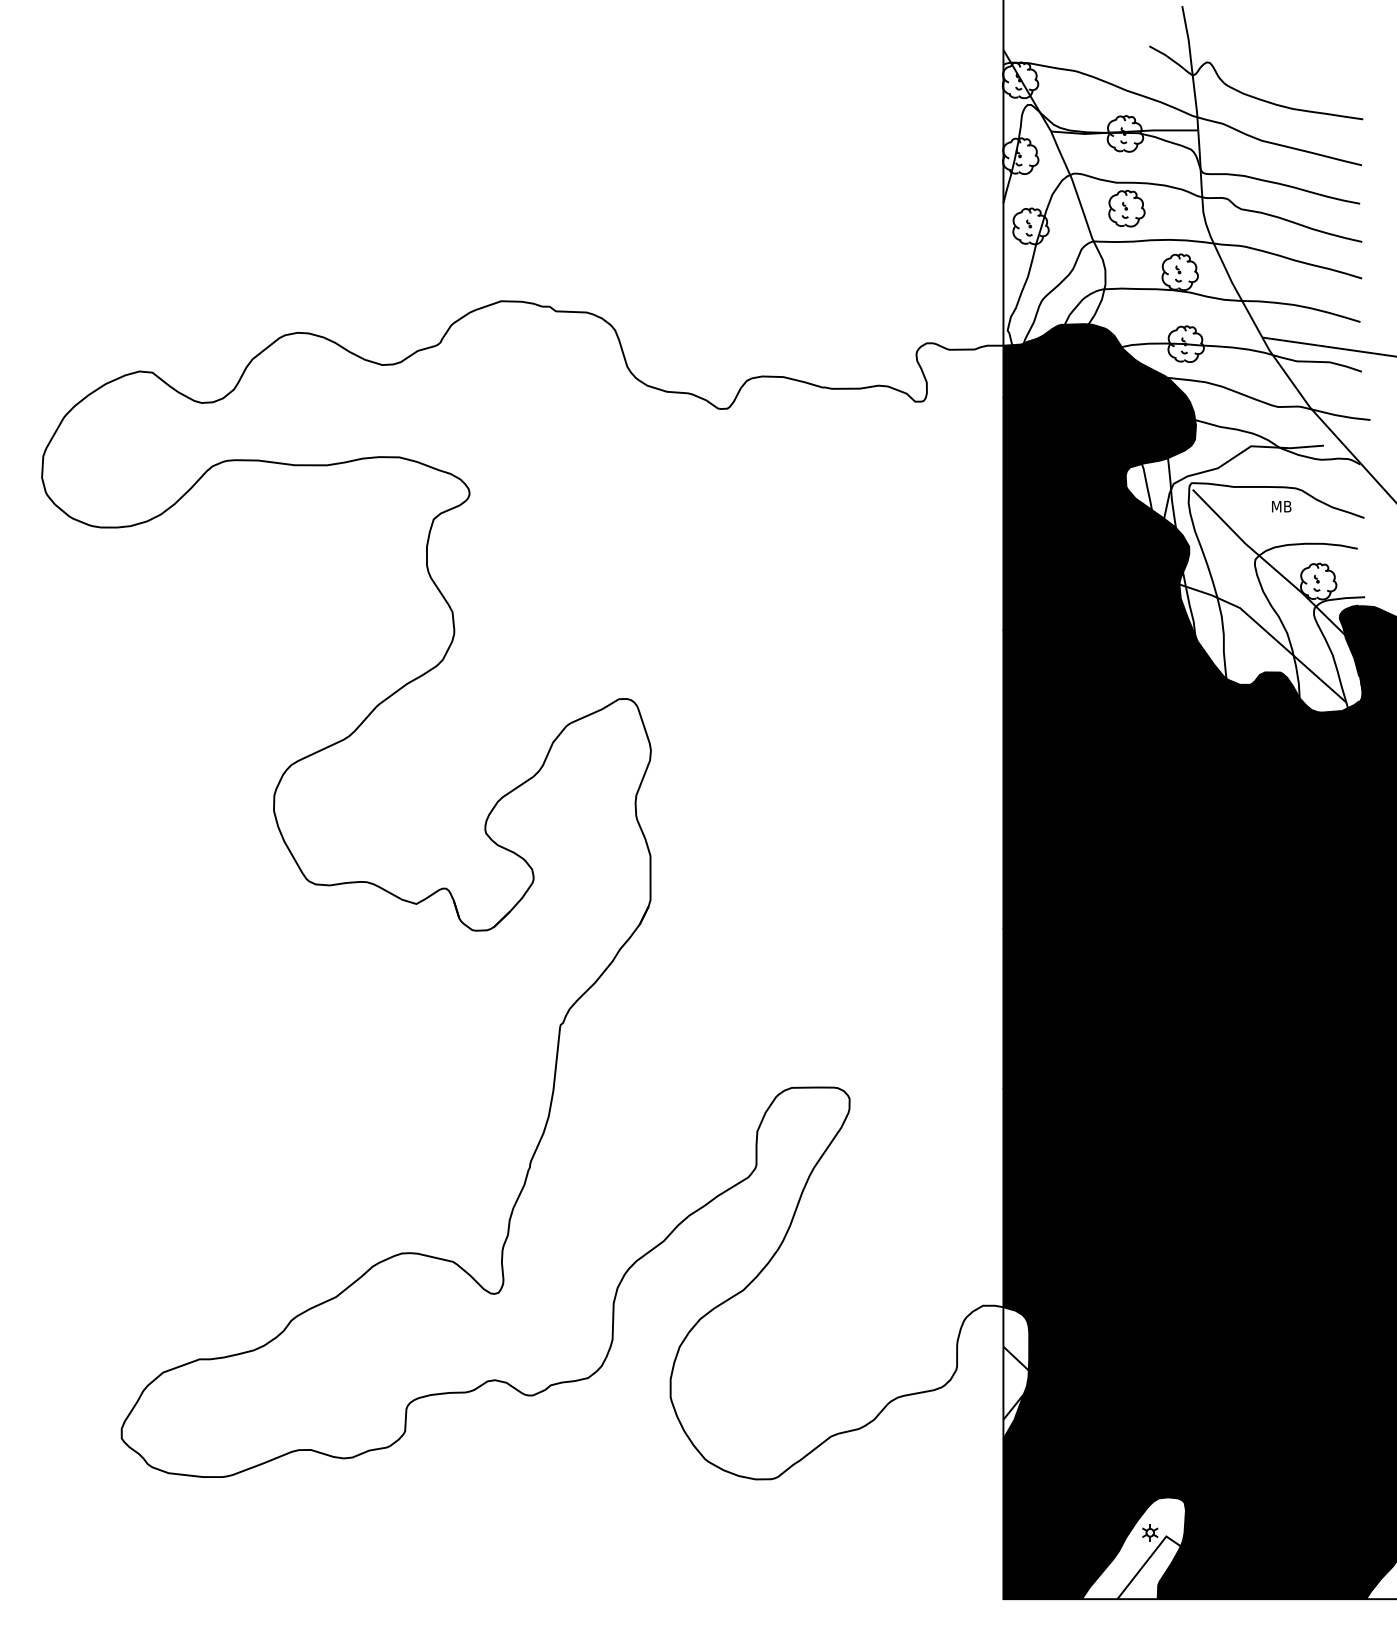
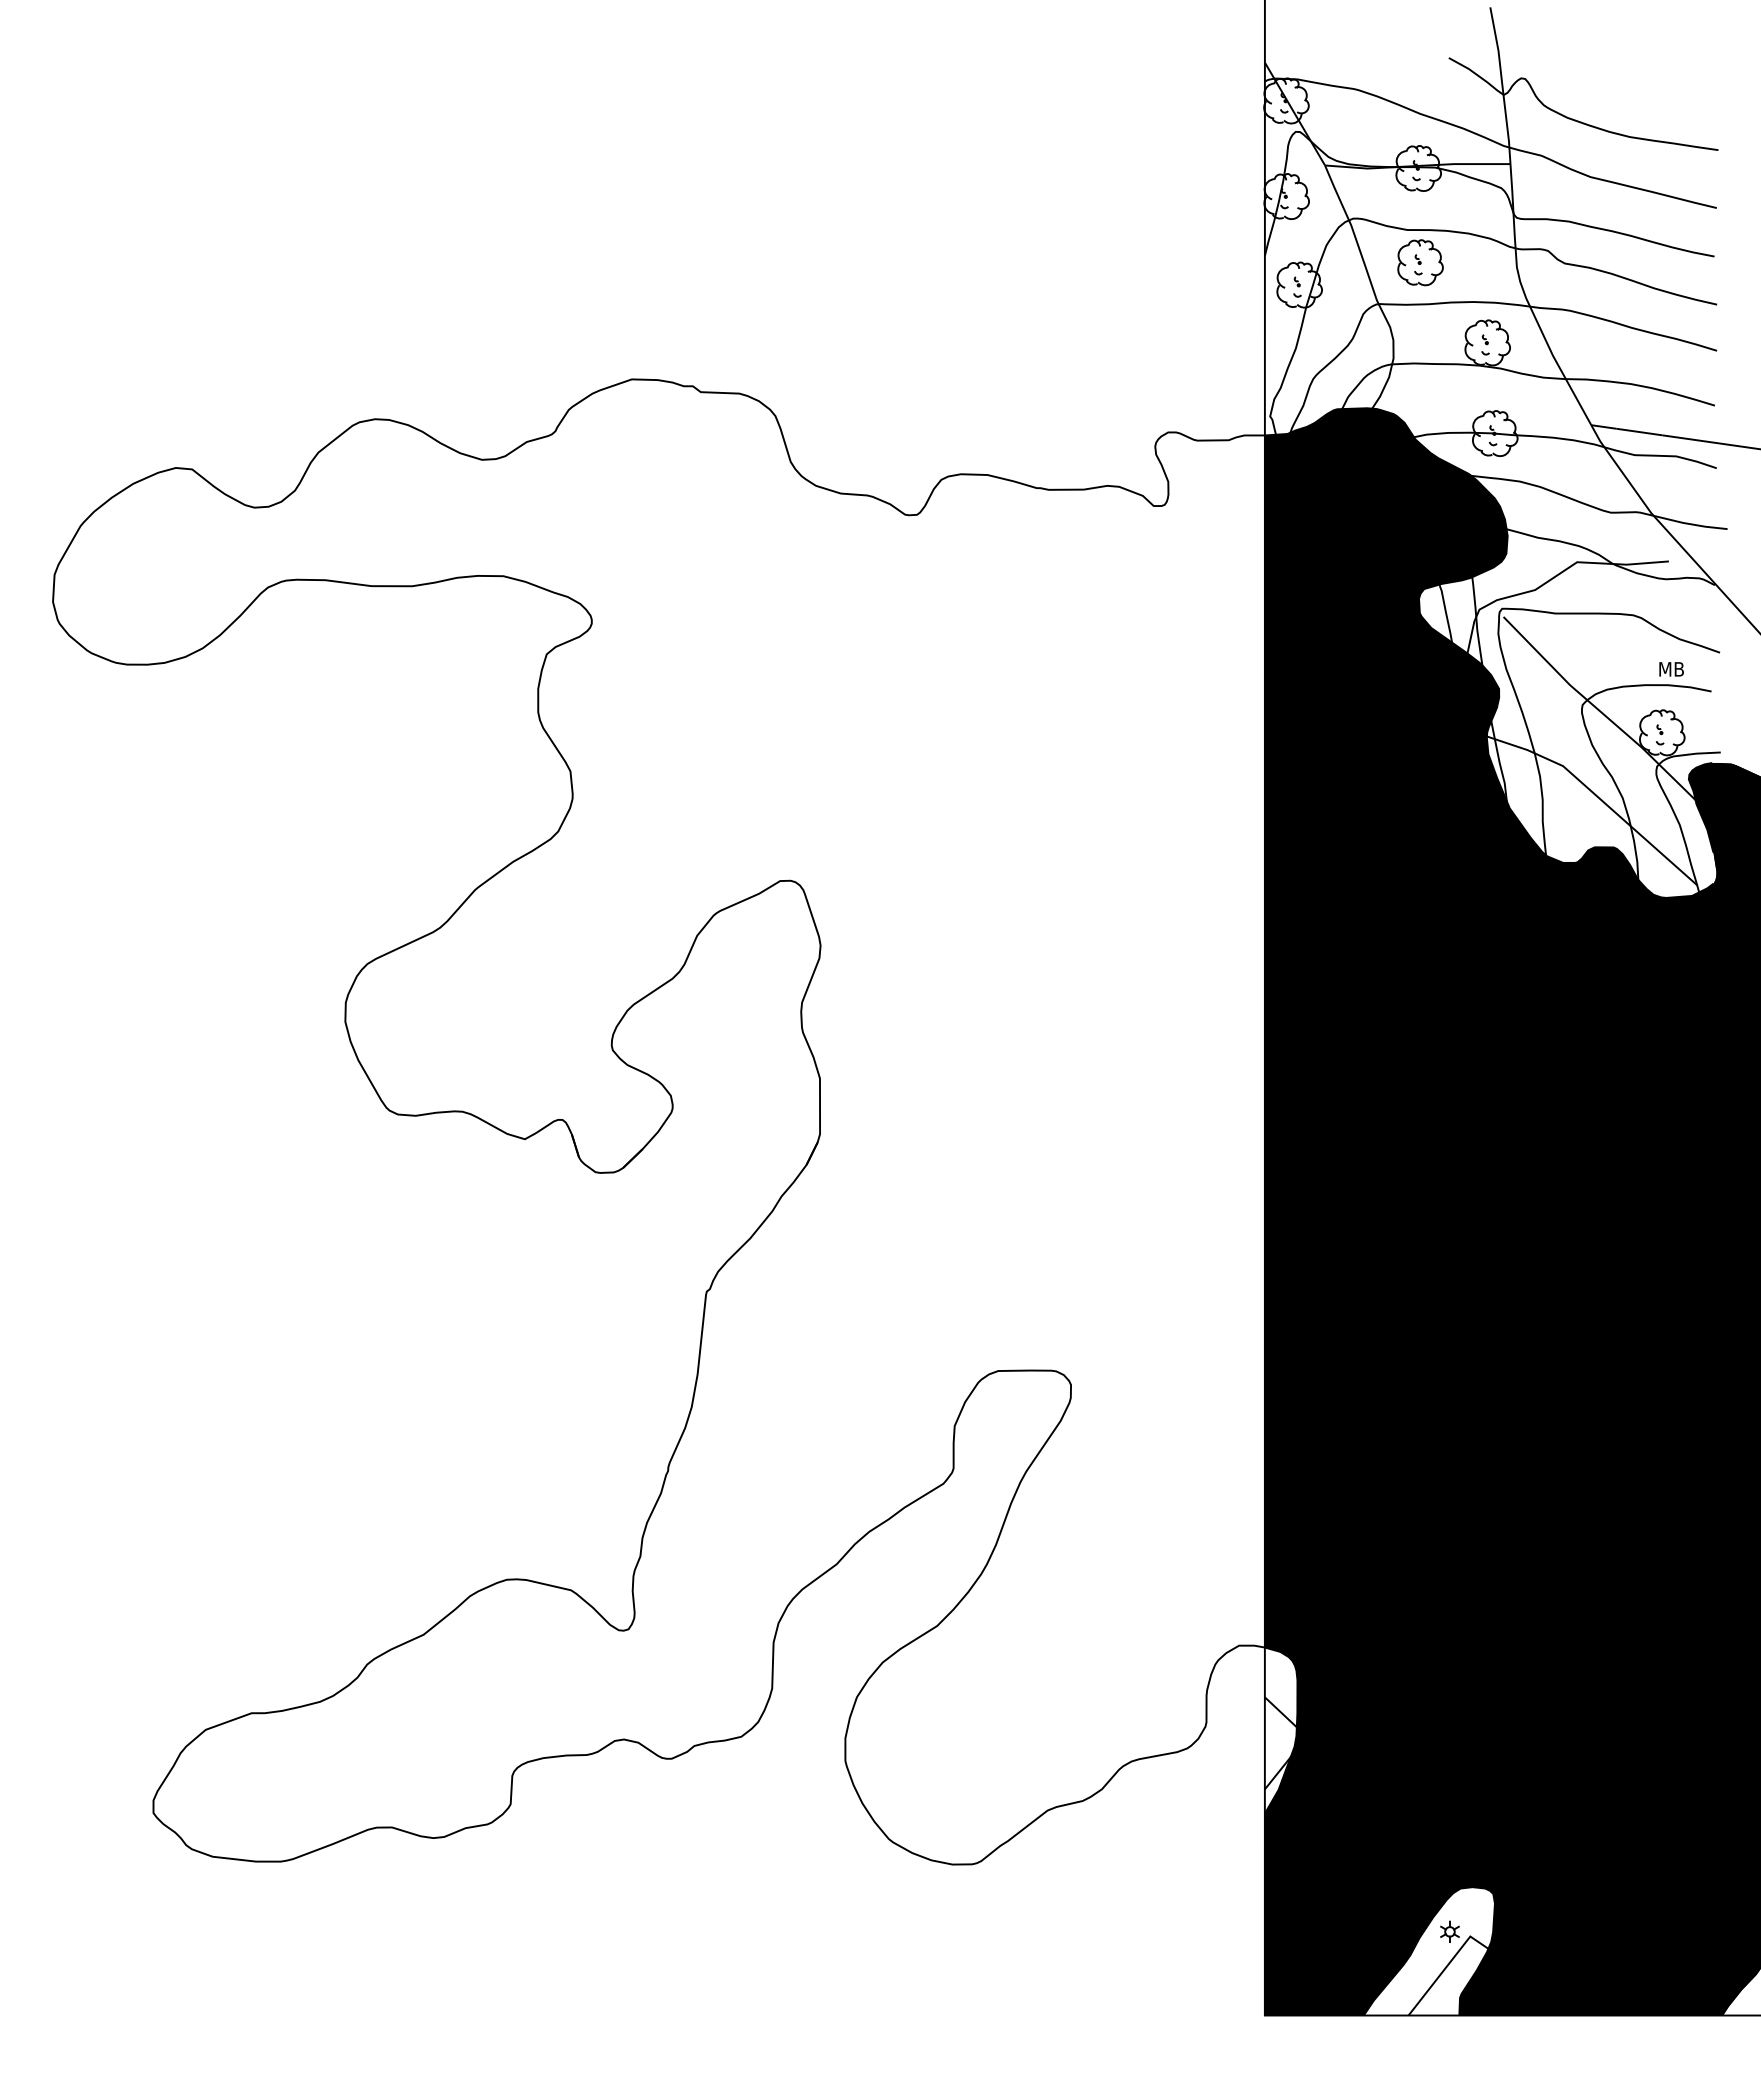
text: (1281, 506) -> (1671, 669), moved

